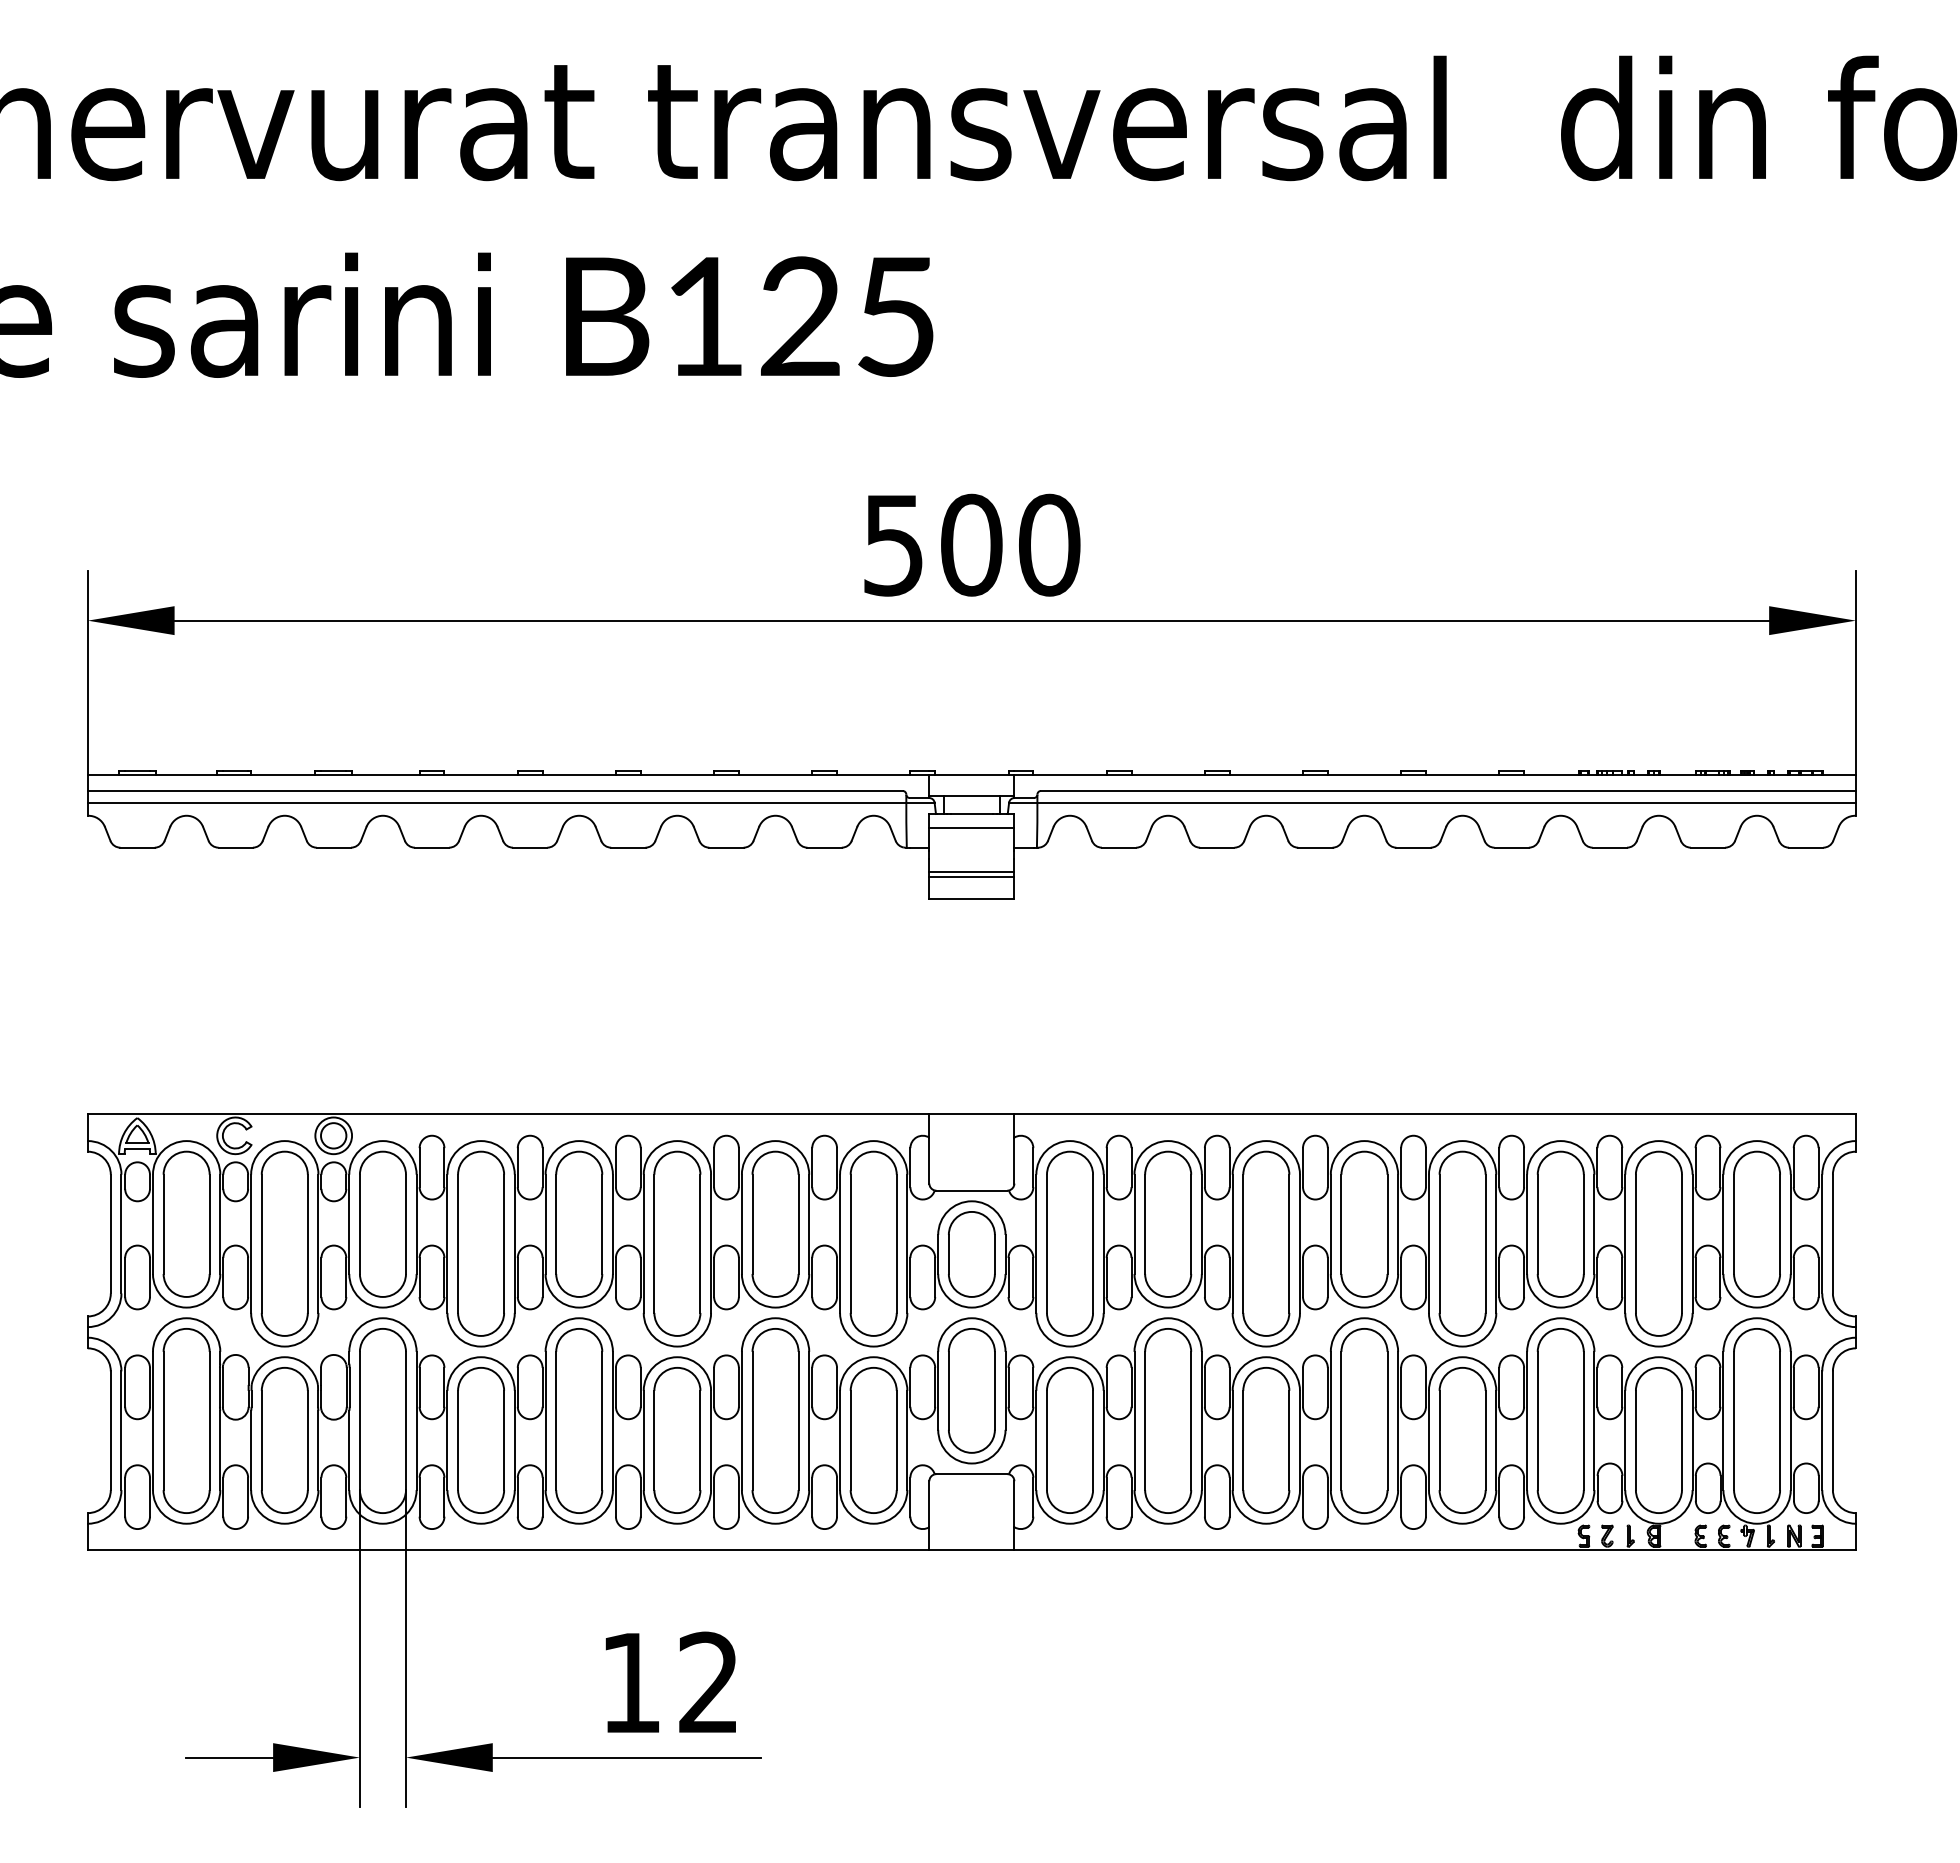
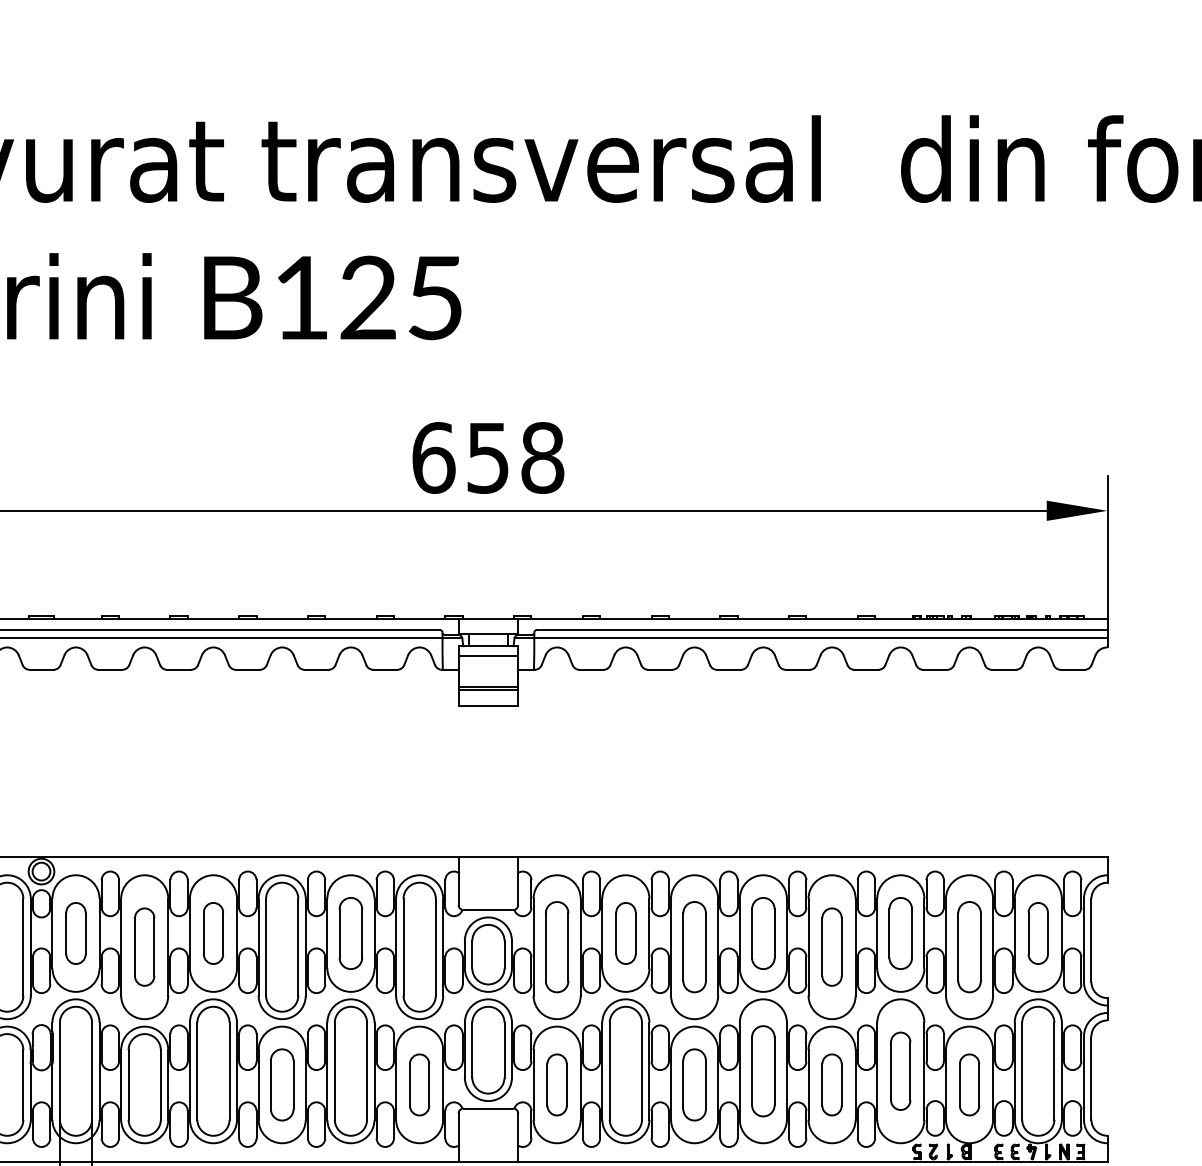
text: (971, 544) -> (488, 457), 500 -> 658
part: (382, 1223) -> (75, 932), size x0.6
part: (579, 1223) -> (213, 932), size x0.6
part: (775, 1223) -> (350, 932), size x0.7
part: (1168, 1223) -> (626, 932), size x0.6
part: (1364, 1223) -> (763, 932), size x0.7
part: (1560, 1223) -> (900, 932), size x0.7
part: (1756, 1223) -> (1037, 932), size x0.6
part: (480, 1243) -> (144, 947), size x0.6
part: (1069, 1243) -> (556, 947), size x0.7
part: (1266, 1243) -> (694, 947), size x0.7
part: (1462, 1243) -> (832, 947), size x0.6
part: (1658, 1243) -> (969, 947), size x0.7
part: (1364, 1420) -> (763, 1070), size x0.7
part: (1560, 1420) -> (900, 1070), size x0.6
part: (677, 1440) -> (282, 1084), size x0.7
part: (873, 1440) -> (419, 1084), size x0.6
part: (1069, 1440) -> (556, 1084), size x0.6
part: (1266, 1440) -> (694, 1084), size x0.7
part: (1462, 1440) -> (832, 1084), size x0.6
part: (1658, 1440) -> (969, 1084), size x0.6

